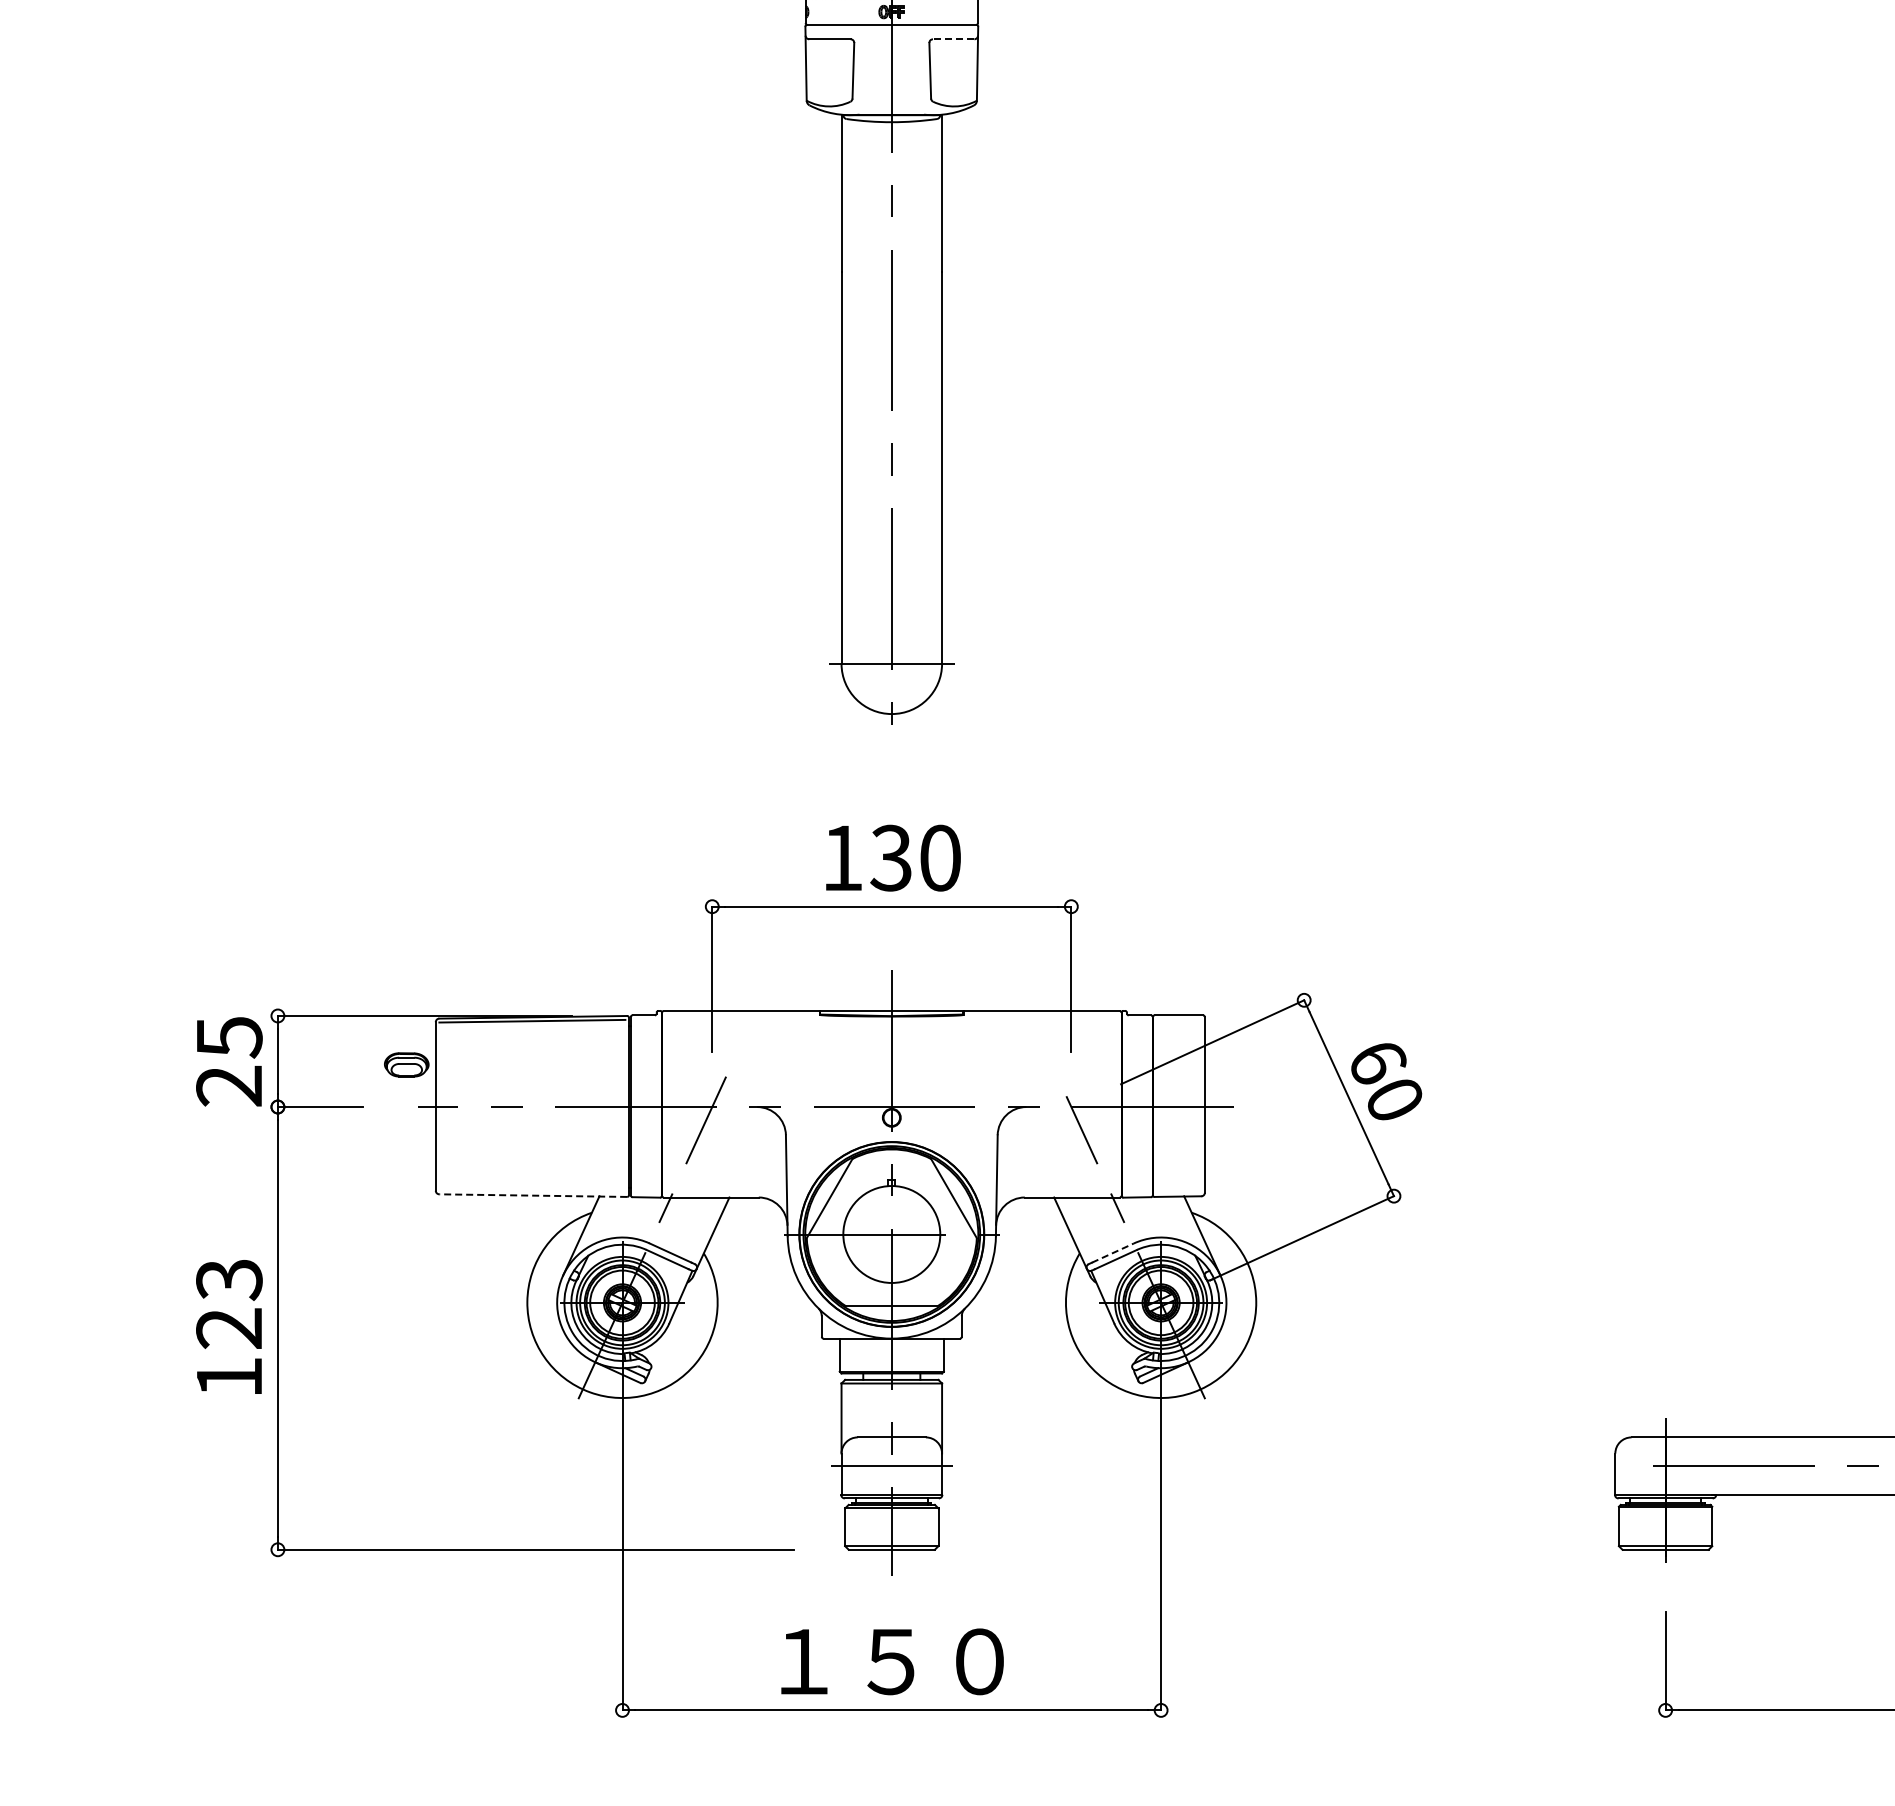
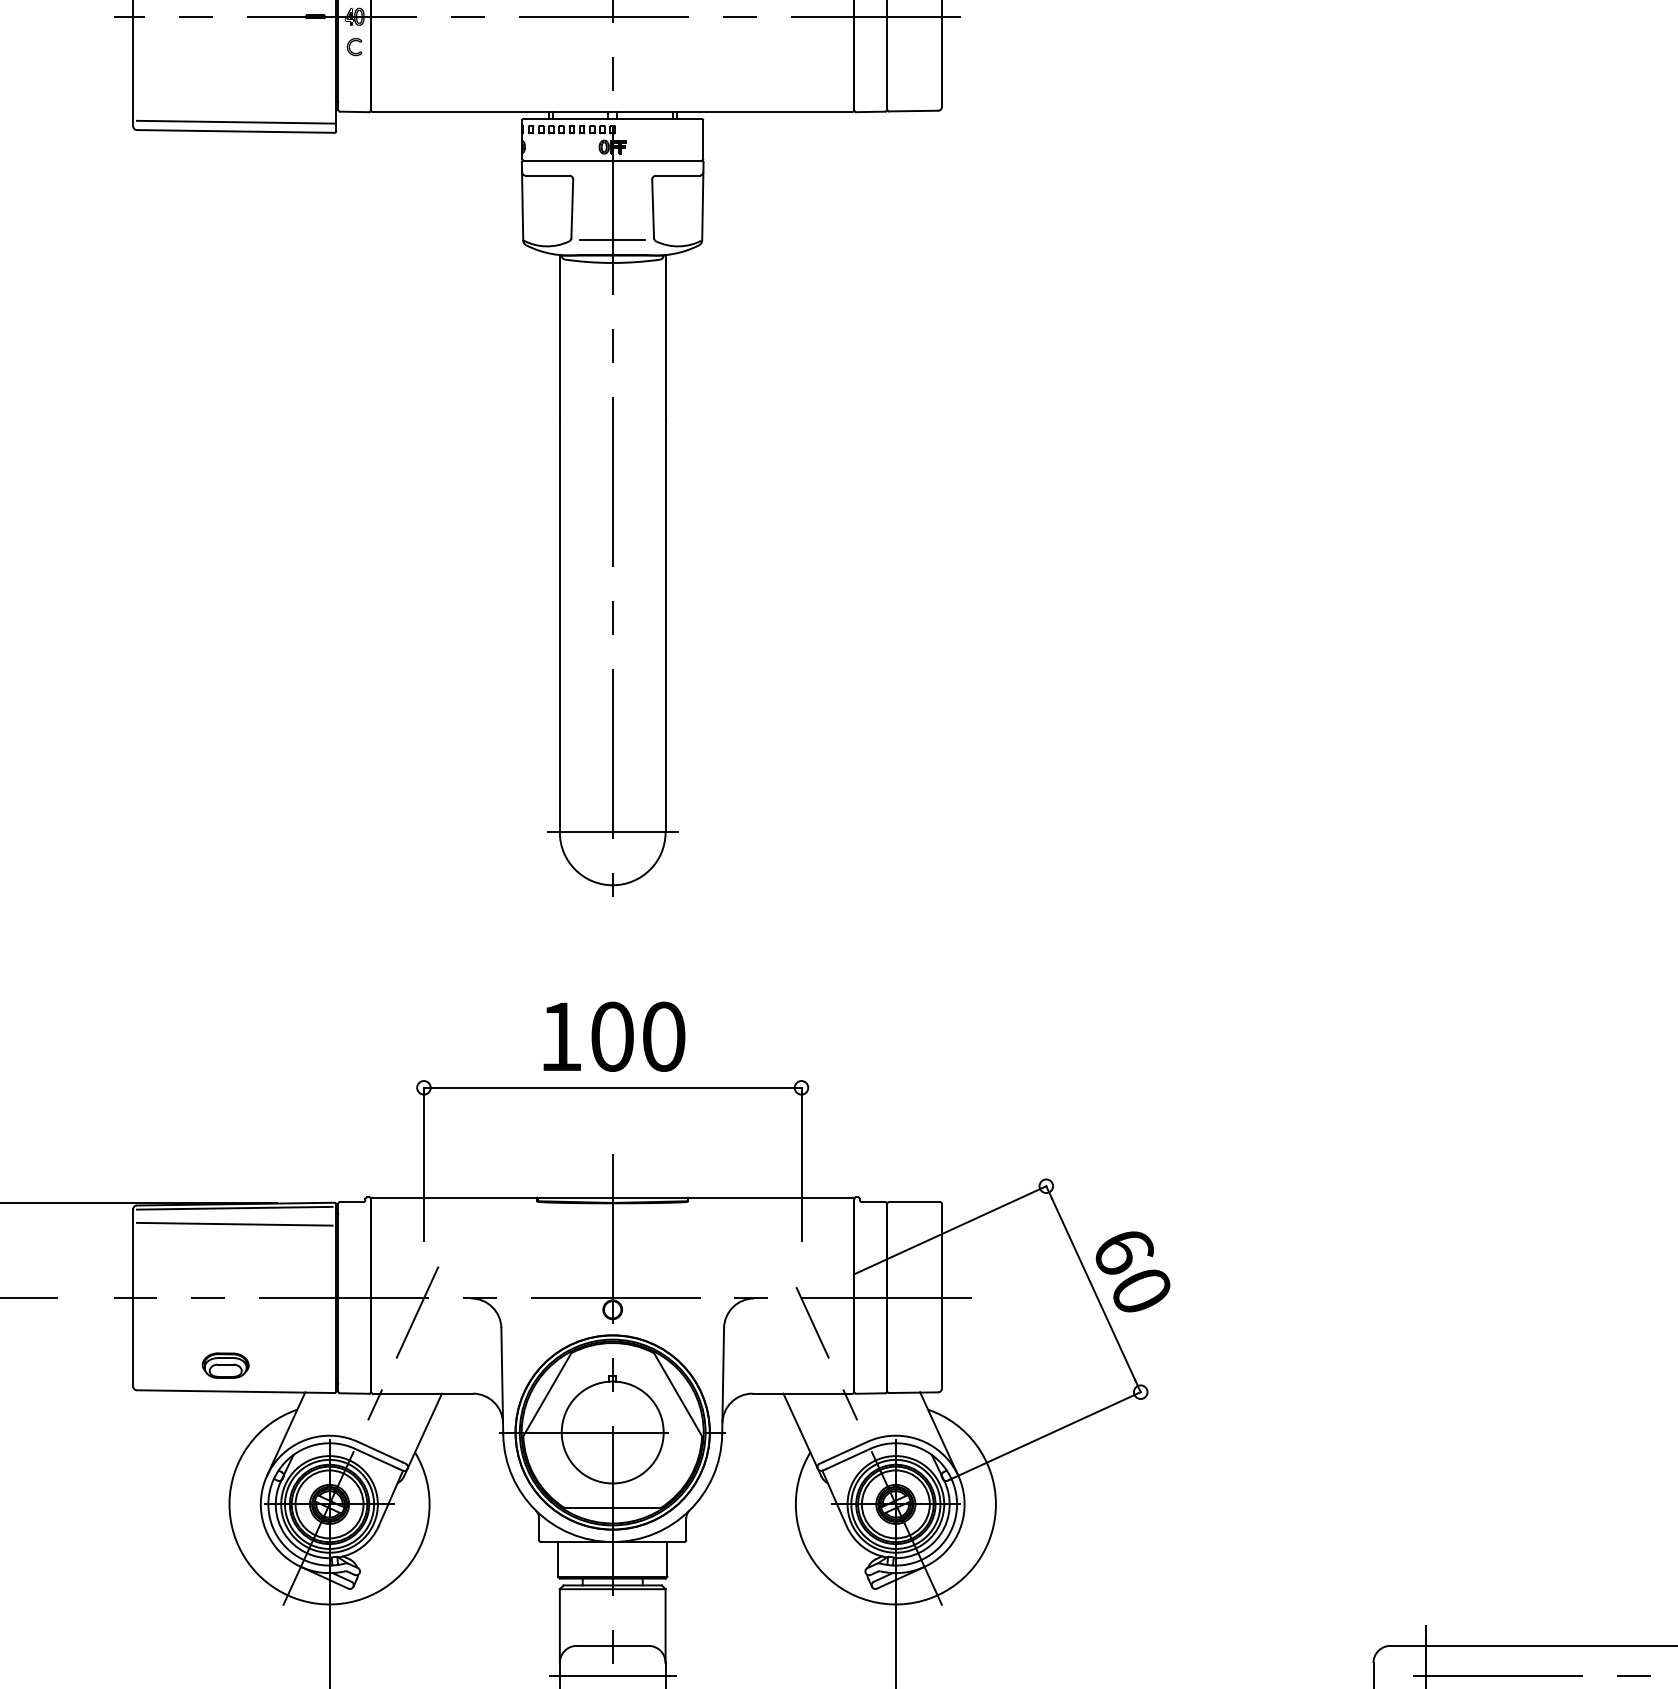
line: (953, 39) -> (677, 175), dashed -> solid
line: (891, 100) -> (612, 240), added
text: (890, 857) -> (611, 1036), 130 -> 100
line: (532, 1036) -> (234, 1224), added
part: (406, 1064) -> (225, 1365), moved
line: (533, 1195) -> (235, 1391), dashed -> solid
line: (1113, 1252) -> (845, 1451), dashed -> solid

